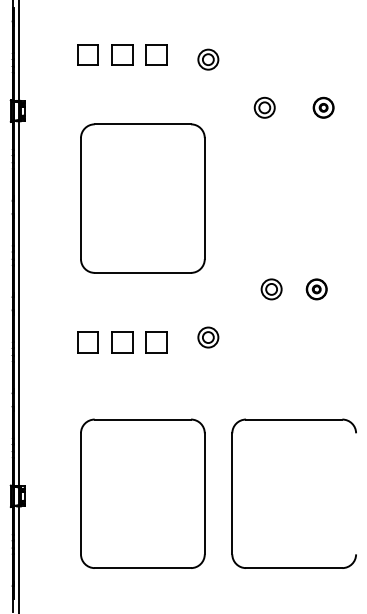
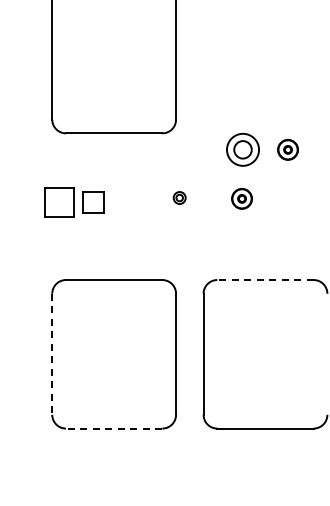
part: (271, 289) -> (242, 149), size x1.6
part: (208, 337) -> (179, 197), size x0.6
part: (270, 338) -> (241, 198), added
part: (87, 342) -> (58, 202), size x1.4
part: (156, 342) -> (127, 202), removed
line: (293, 419) -> (264, 279), solid -> dashed
line: (80, 493) -> (51, 353), solid -> dashed
line: (142, 568) -> (113, 428), solid -> dashed

